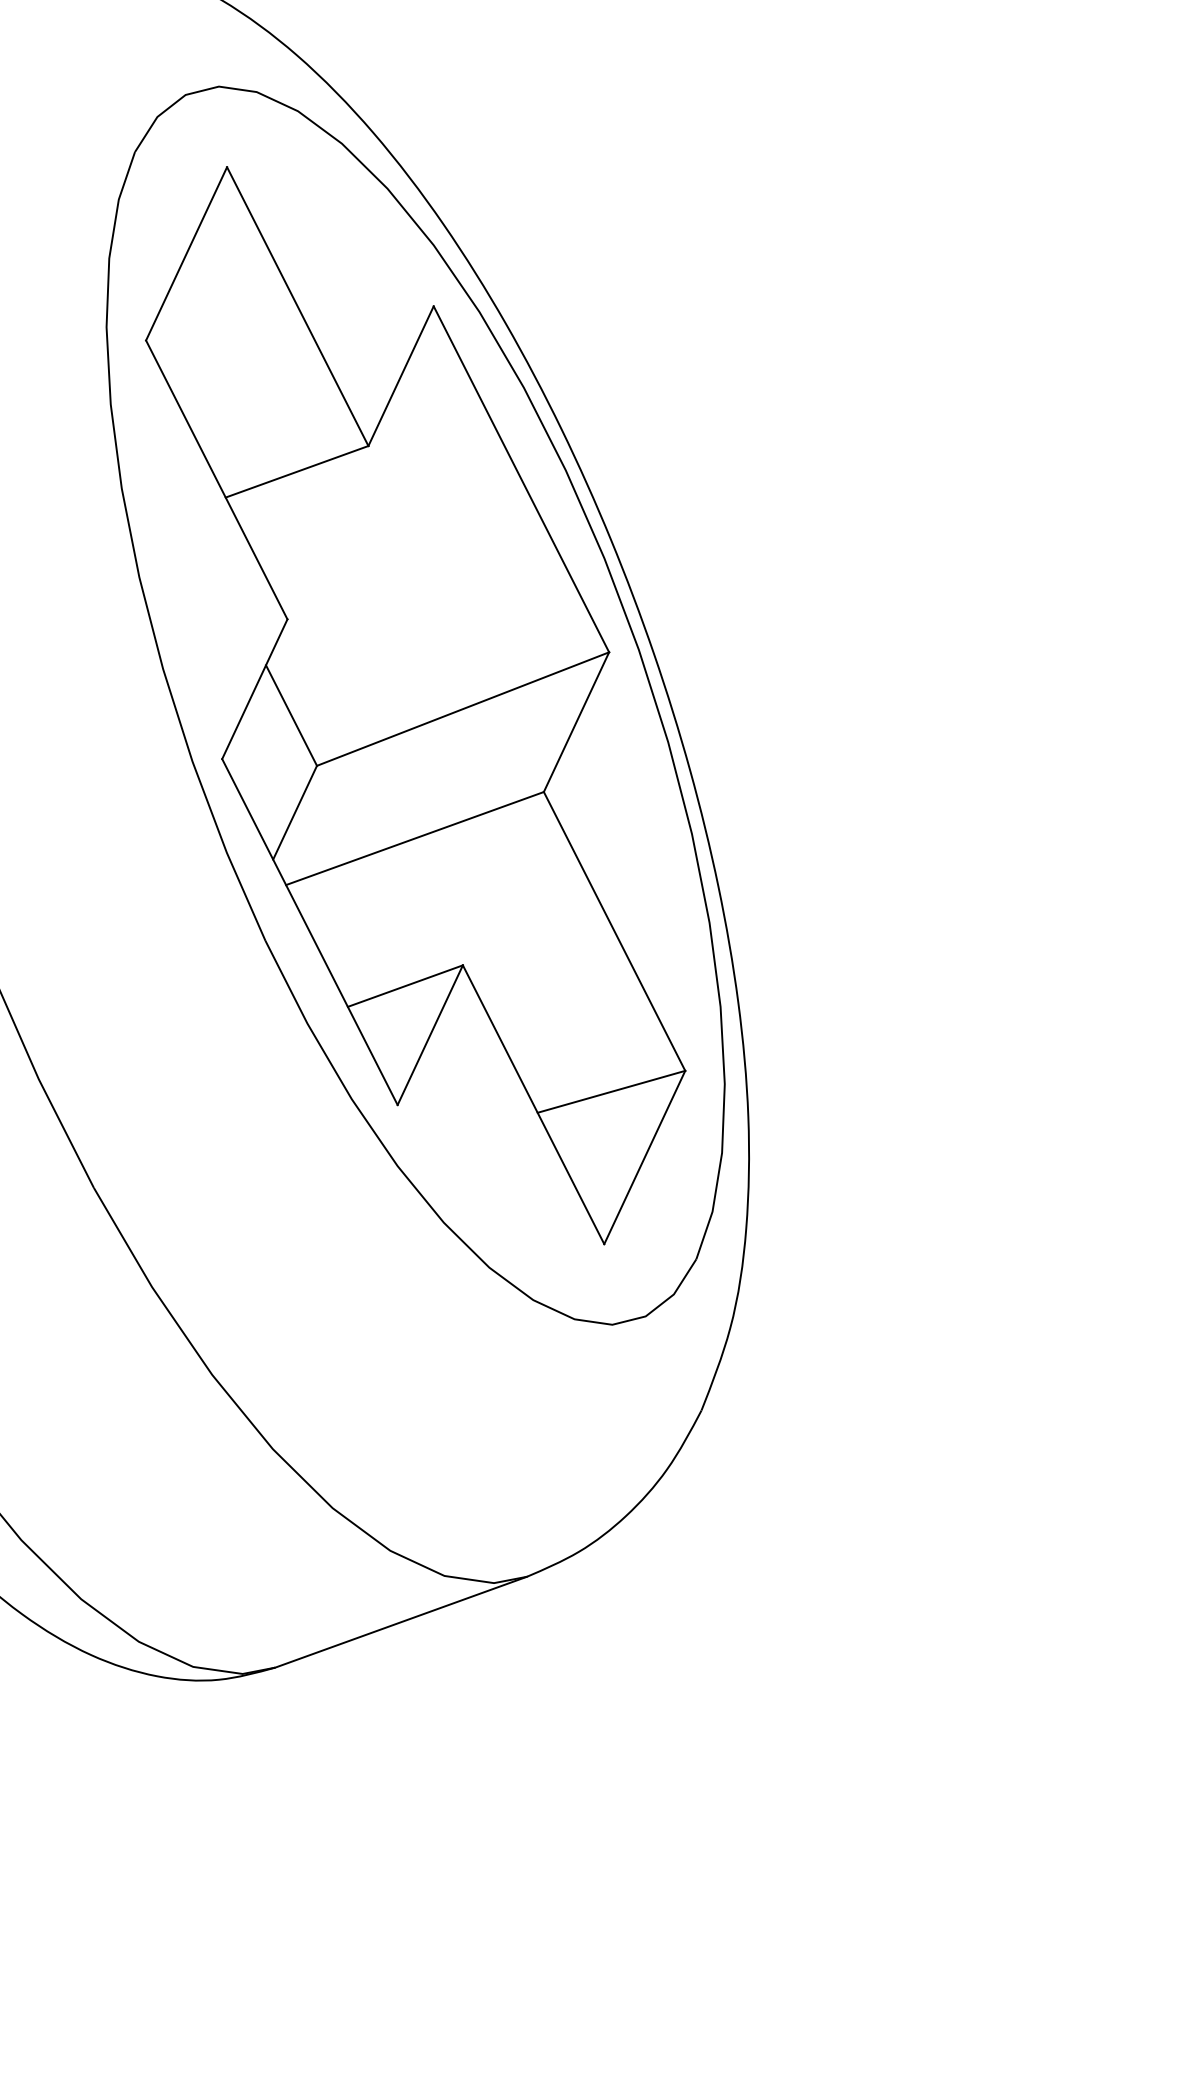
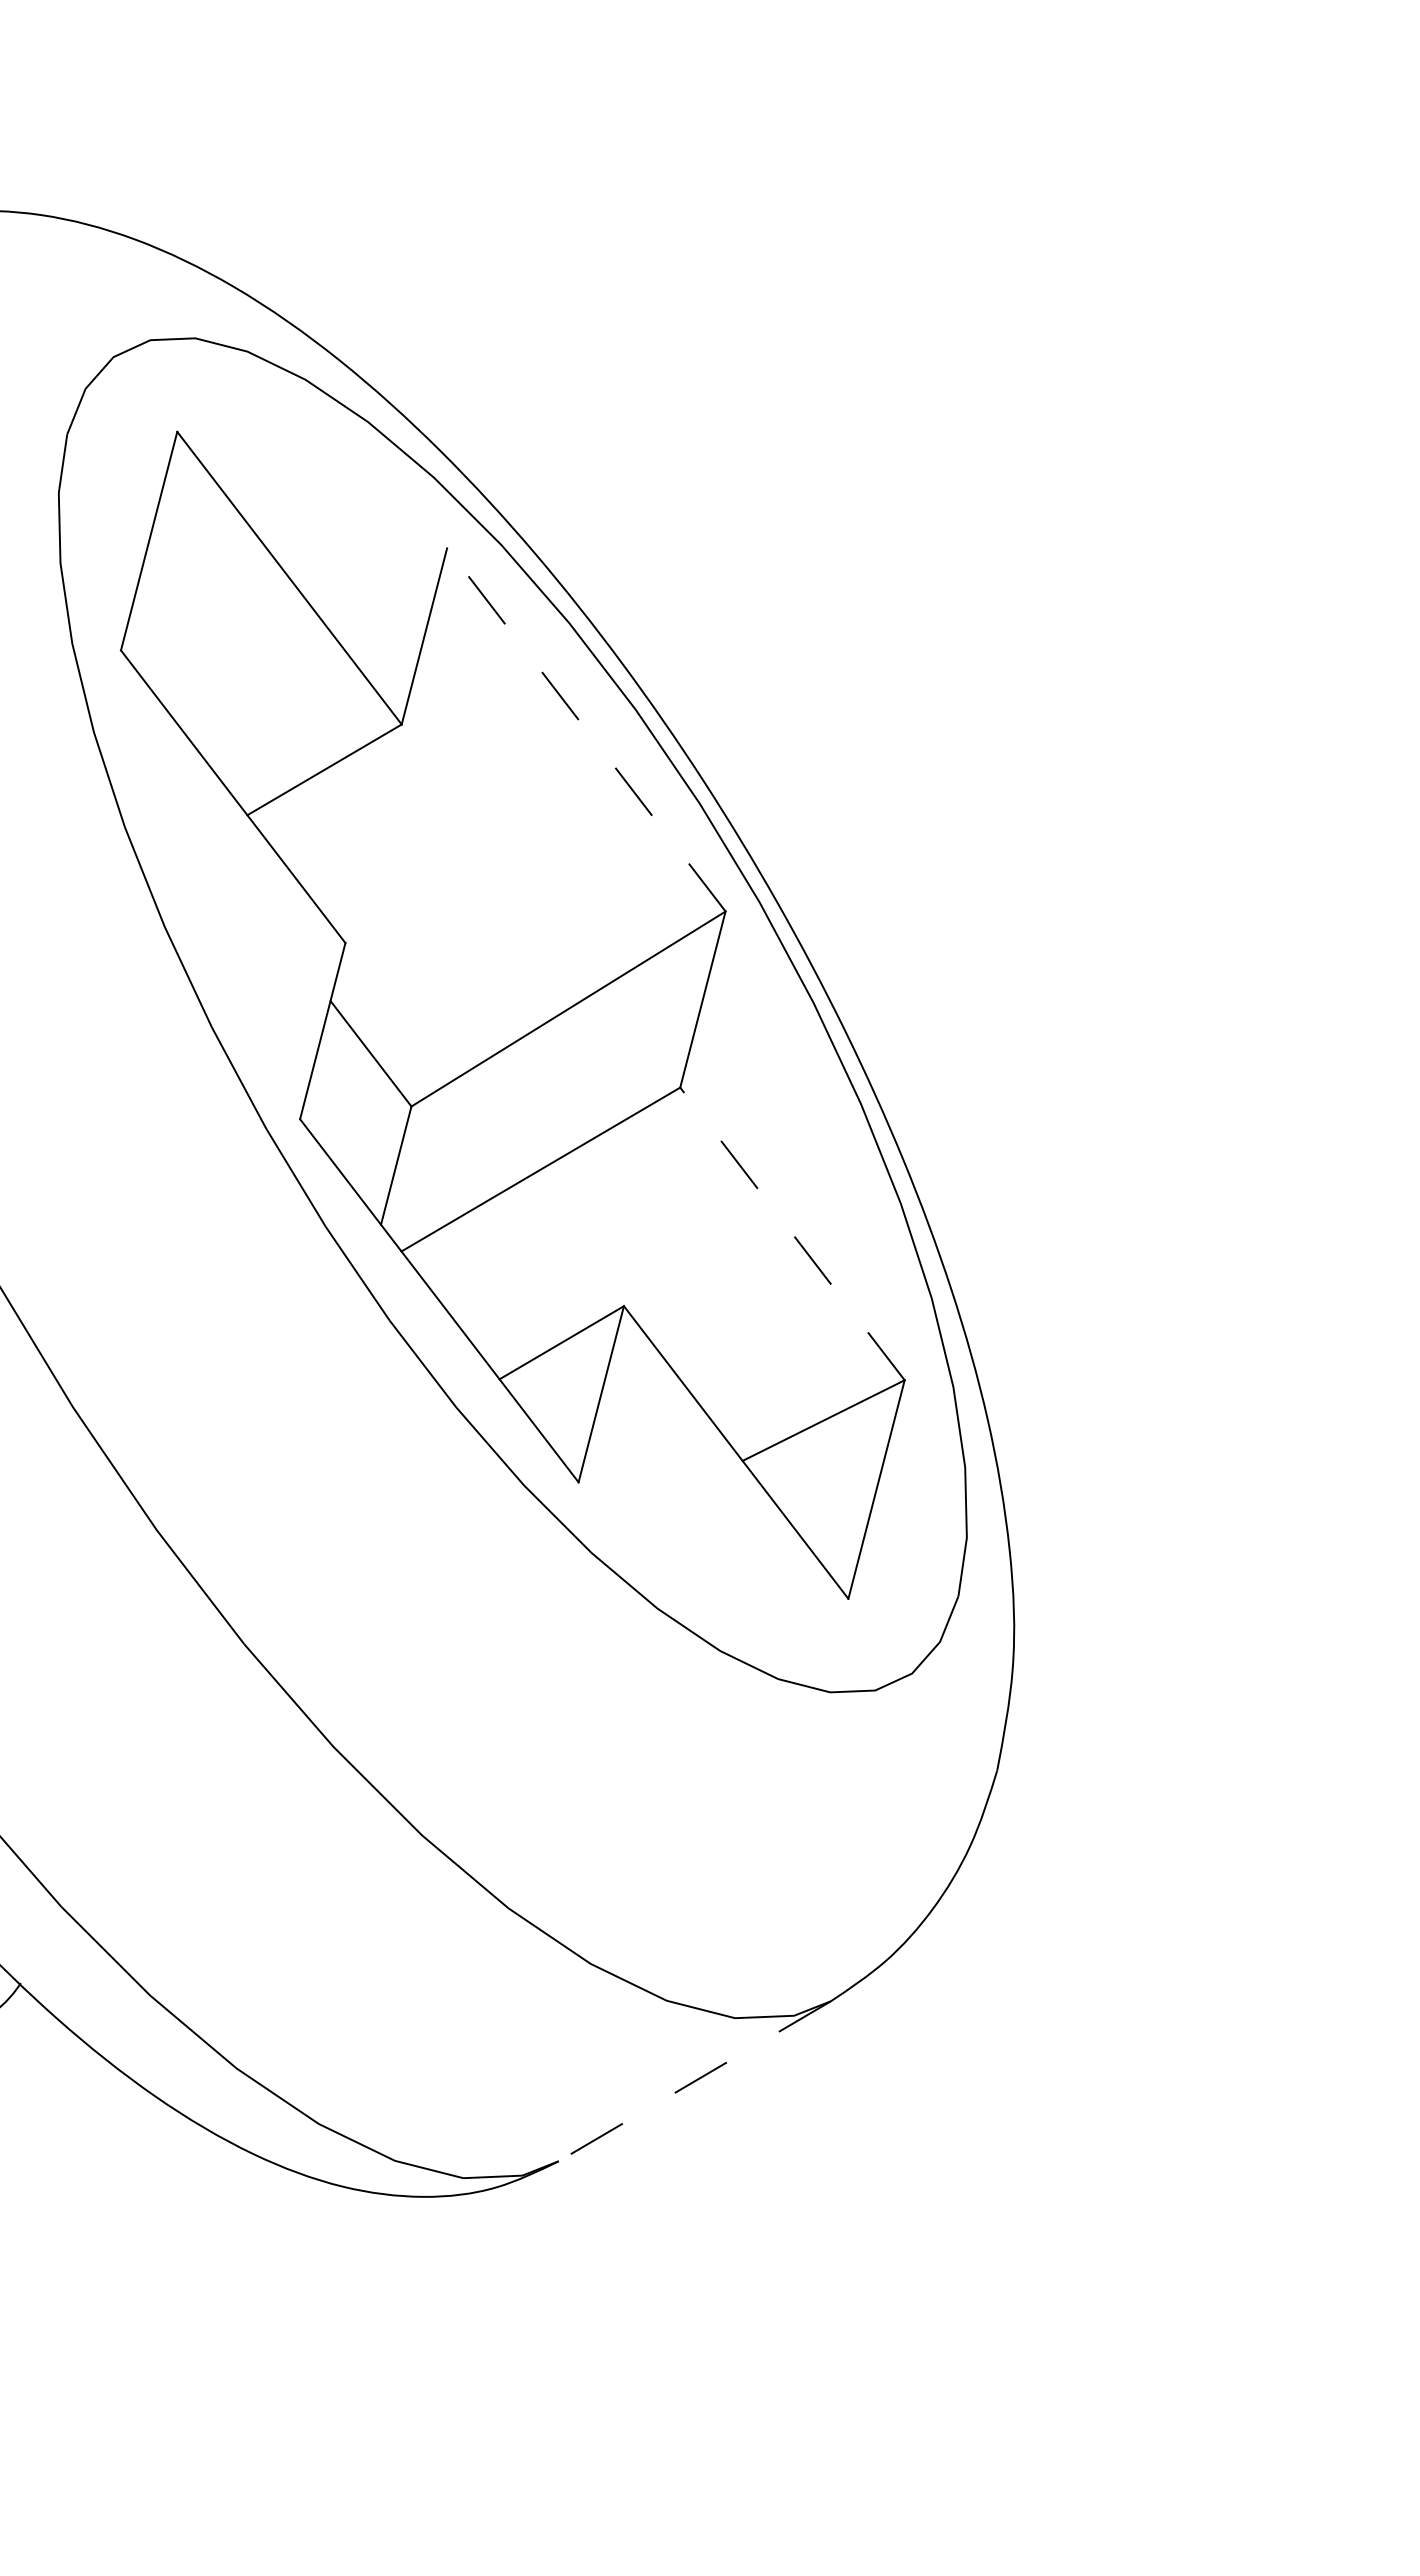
line: (521, 478) -> (586, 729), solid -> dashed
line: (614, 931) -> (792, 1233), solid -> dashed
line: (400, 1622) -> (694, 2081), solid -> dashed

